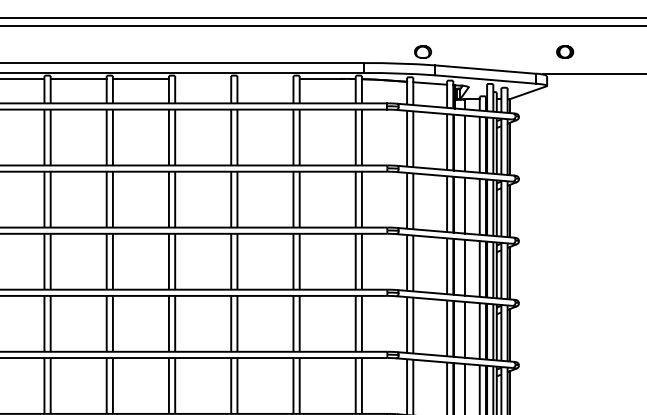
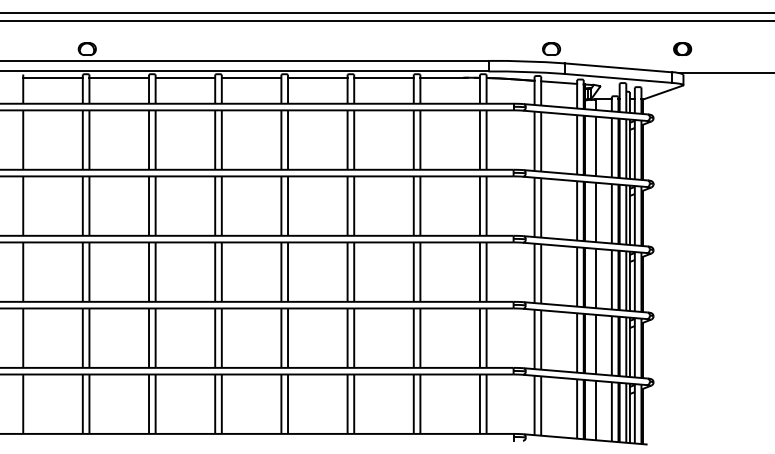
part: (565, 51) -> (682, 48), moved
line: (202, 78) -> (317, 77), added
line: (264, 78) -> (383, 77), added

